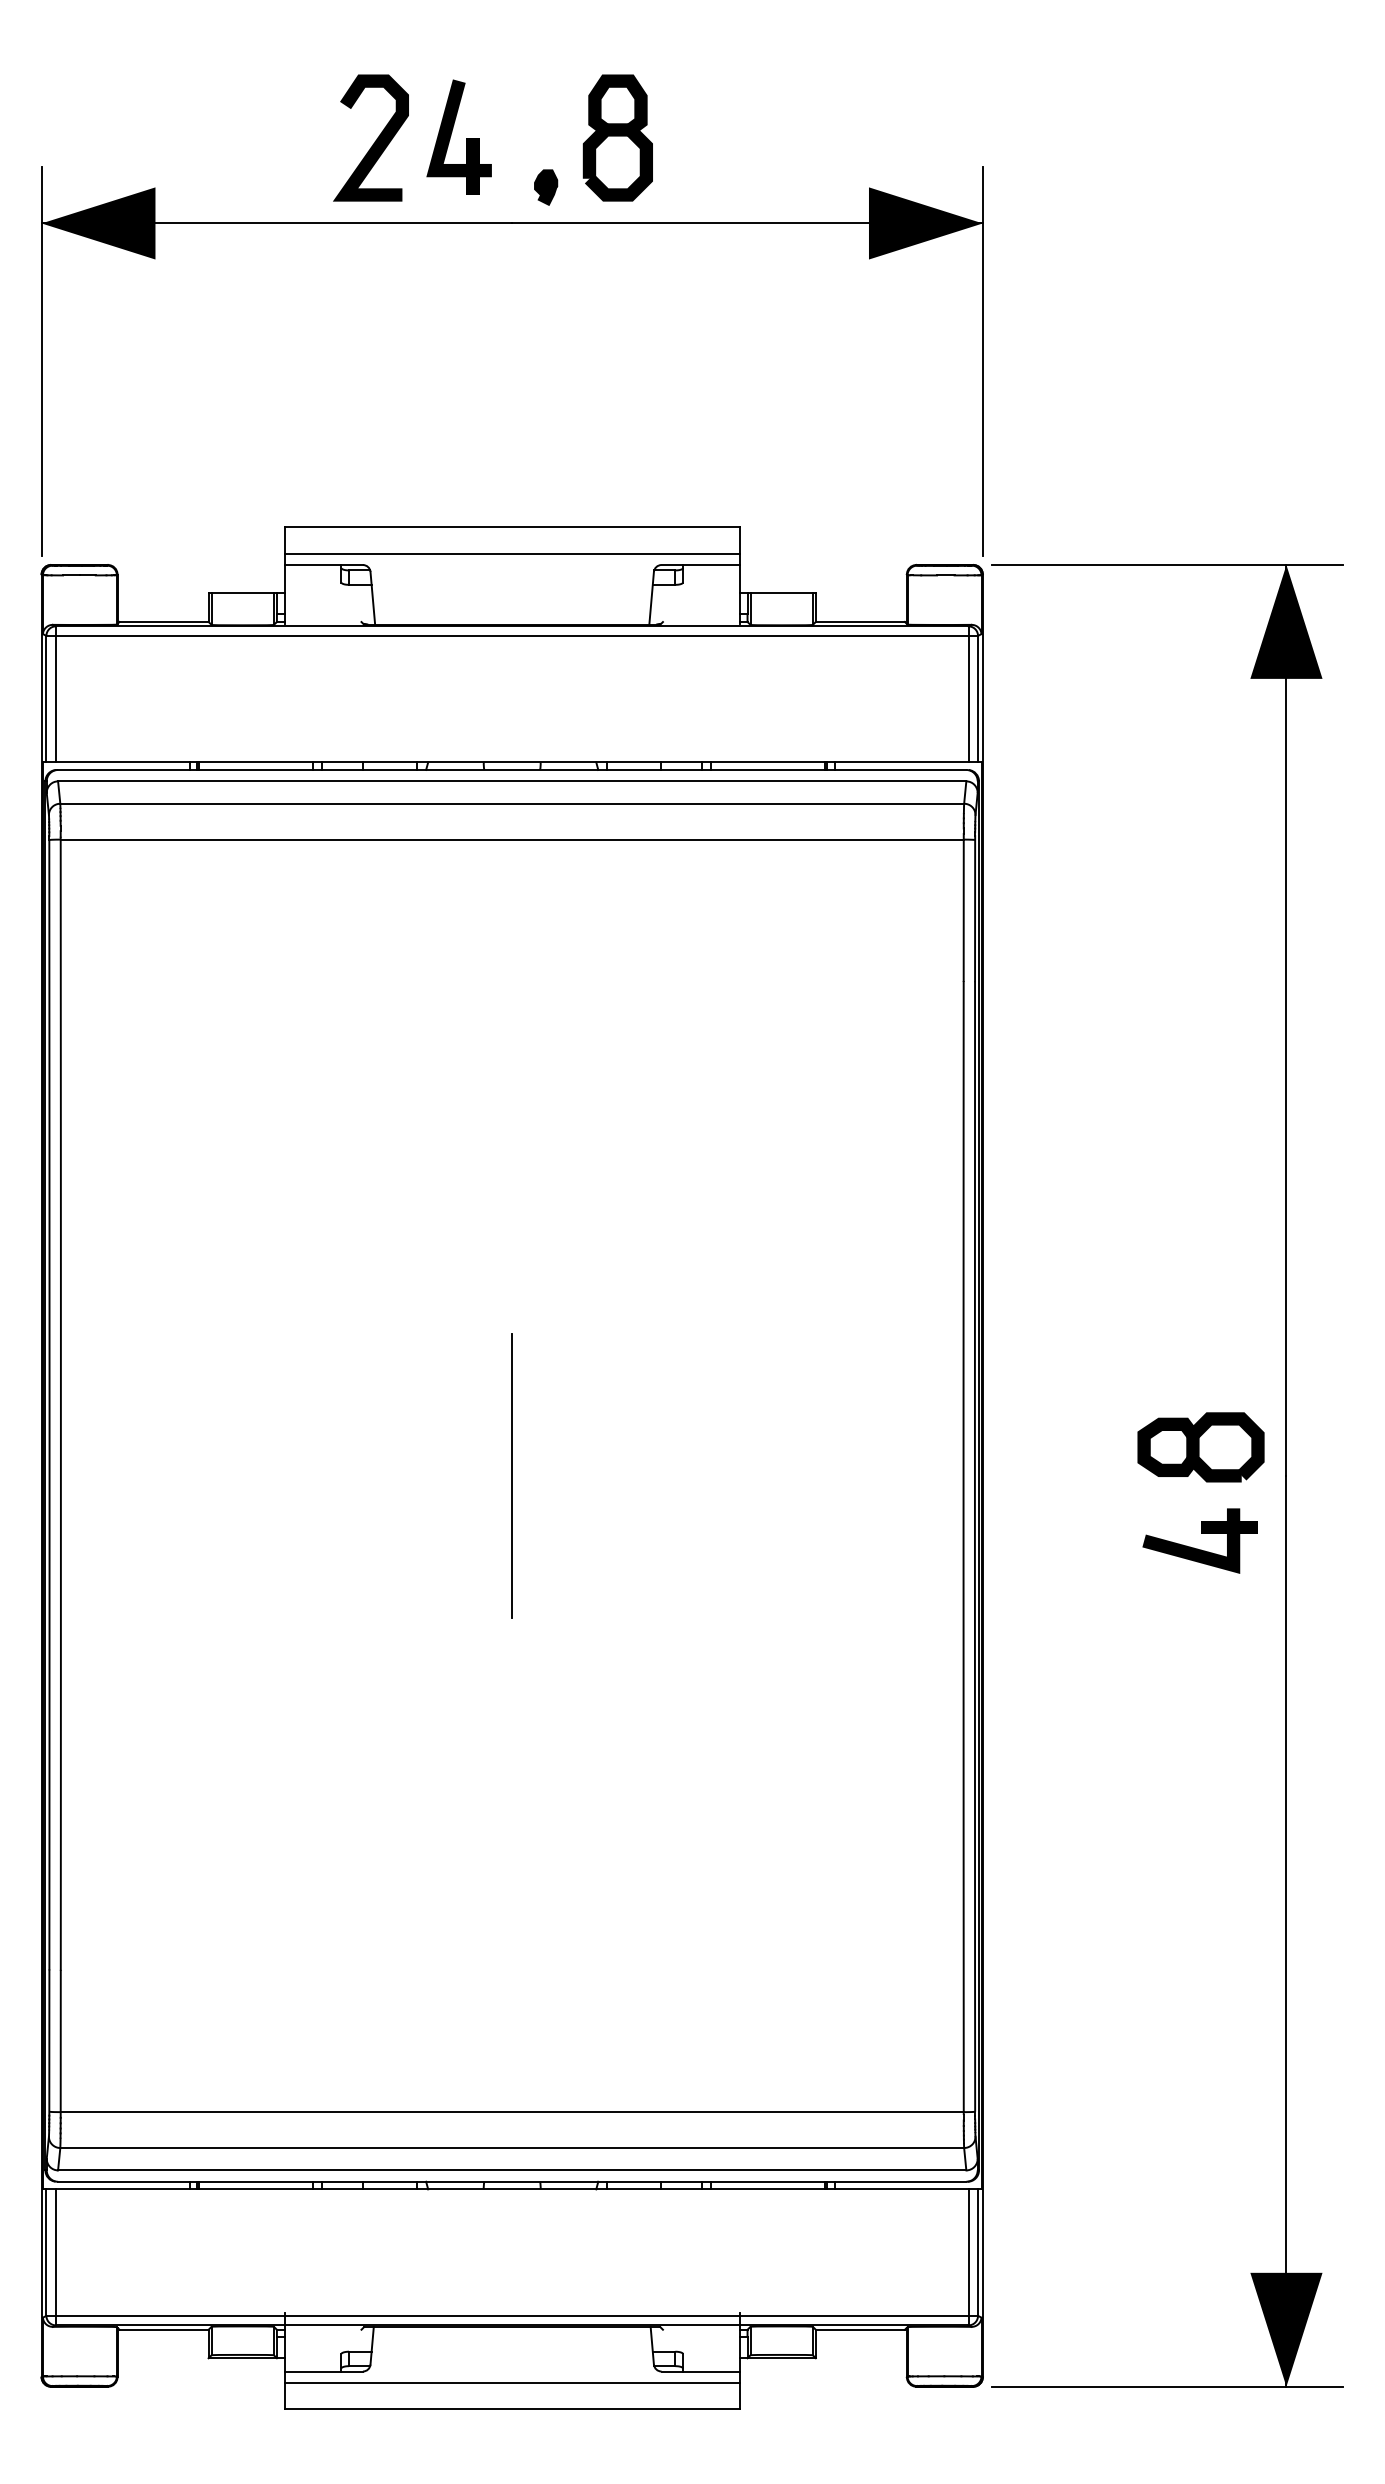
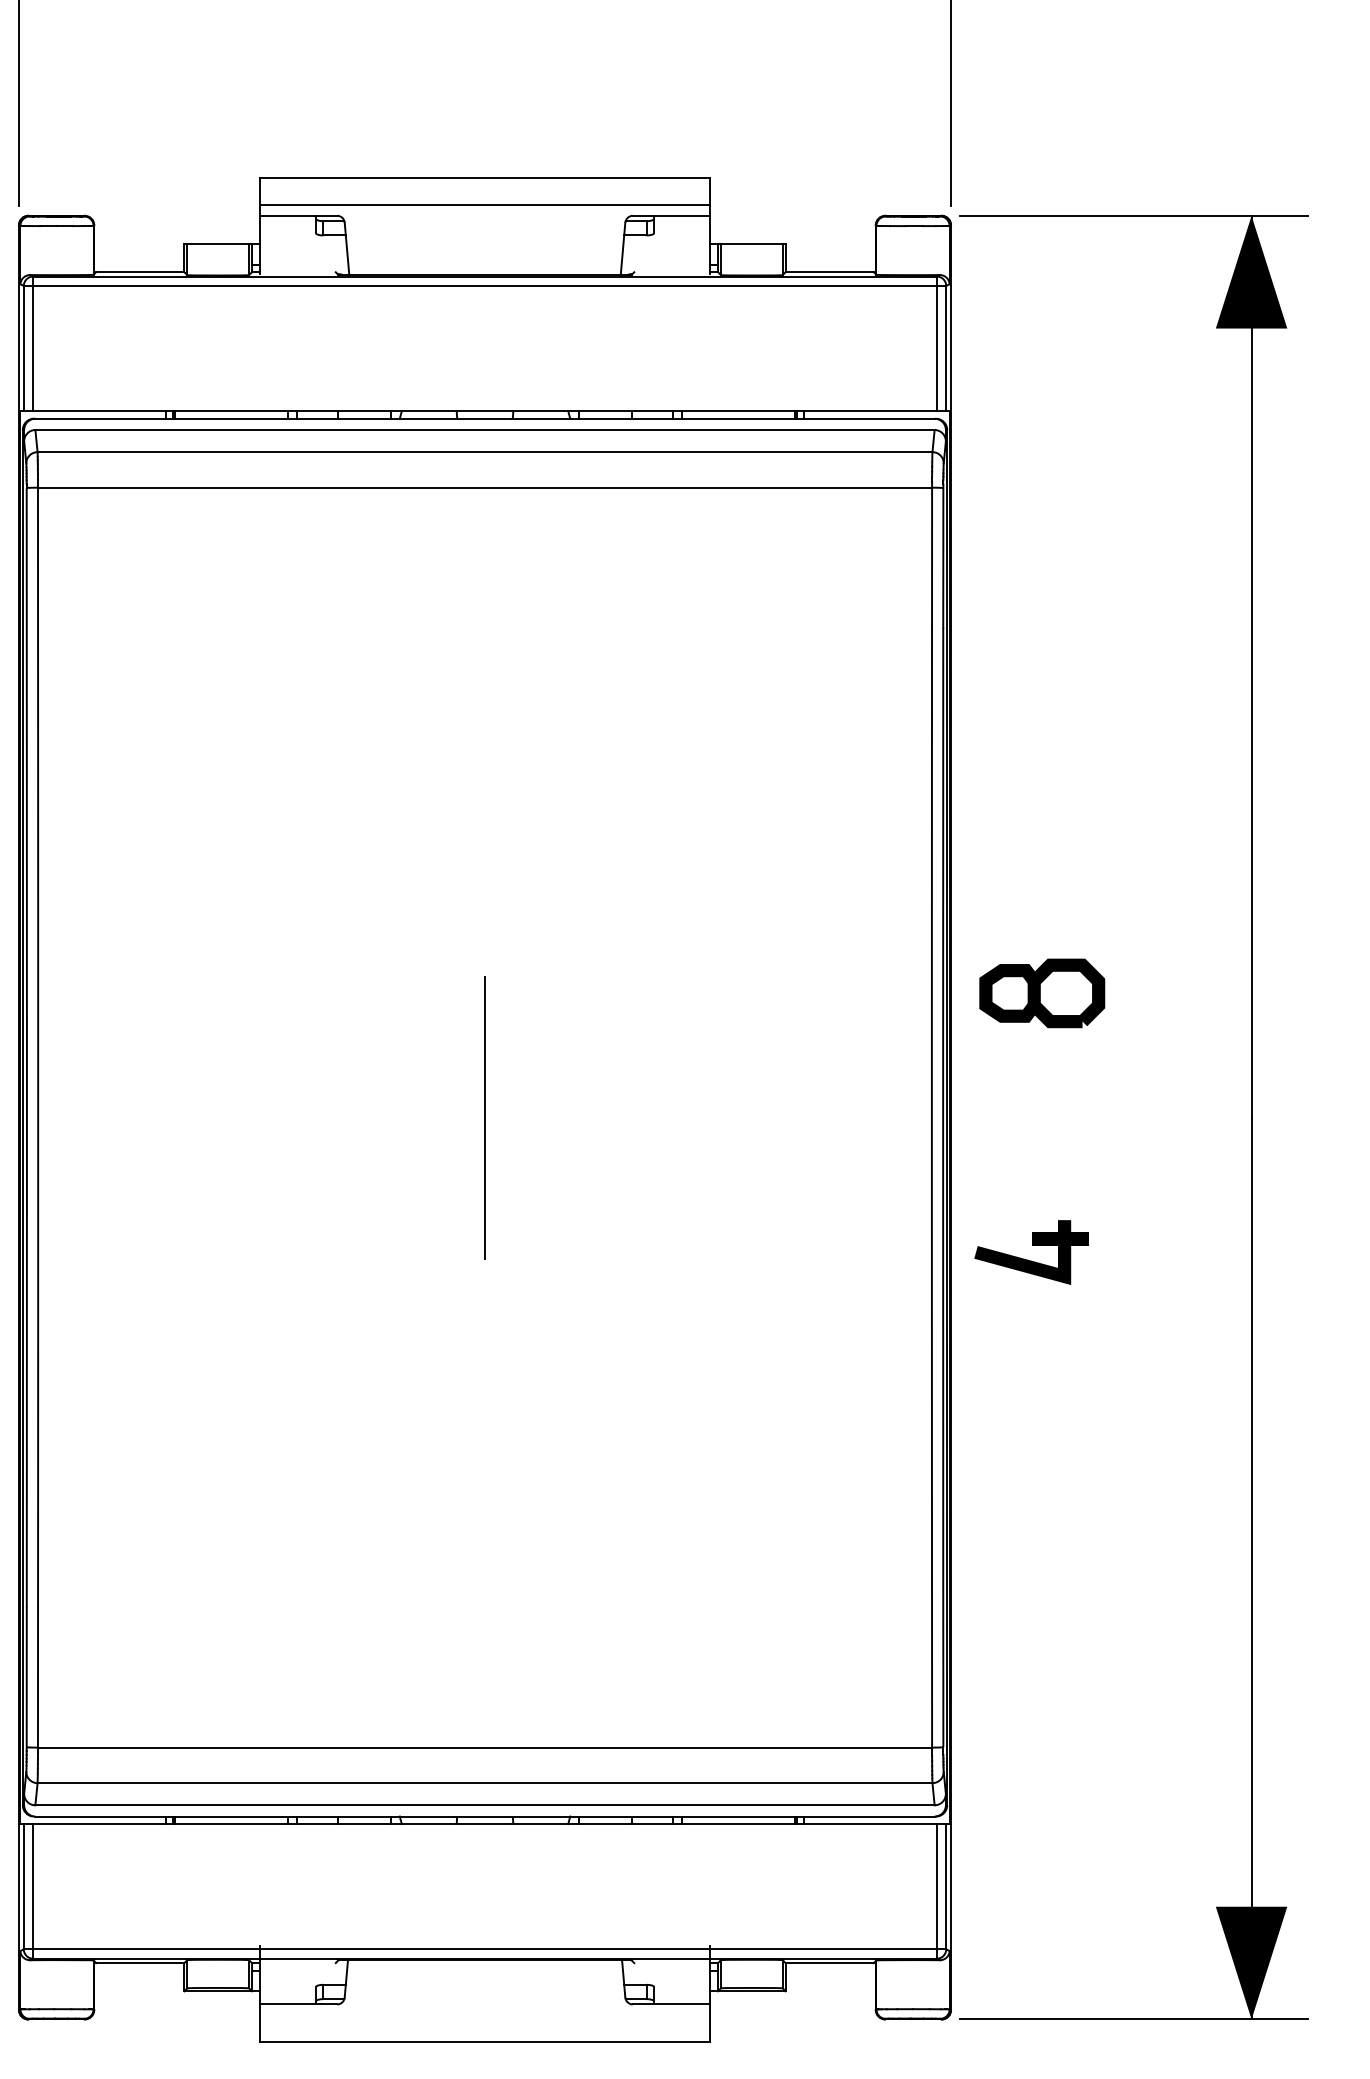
part: (1200, 1447) -> (1041, 993), moved
part: (1201, 1533) -> (1032, 1245), moved
line: (511, 2382) -> (484, 2015), removed

